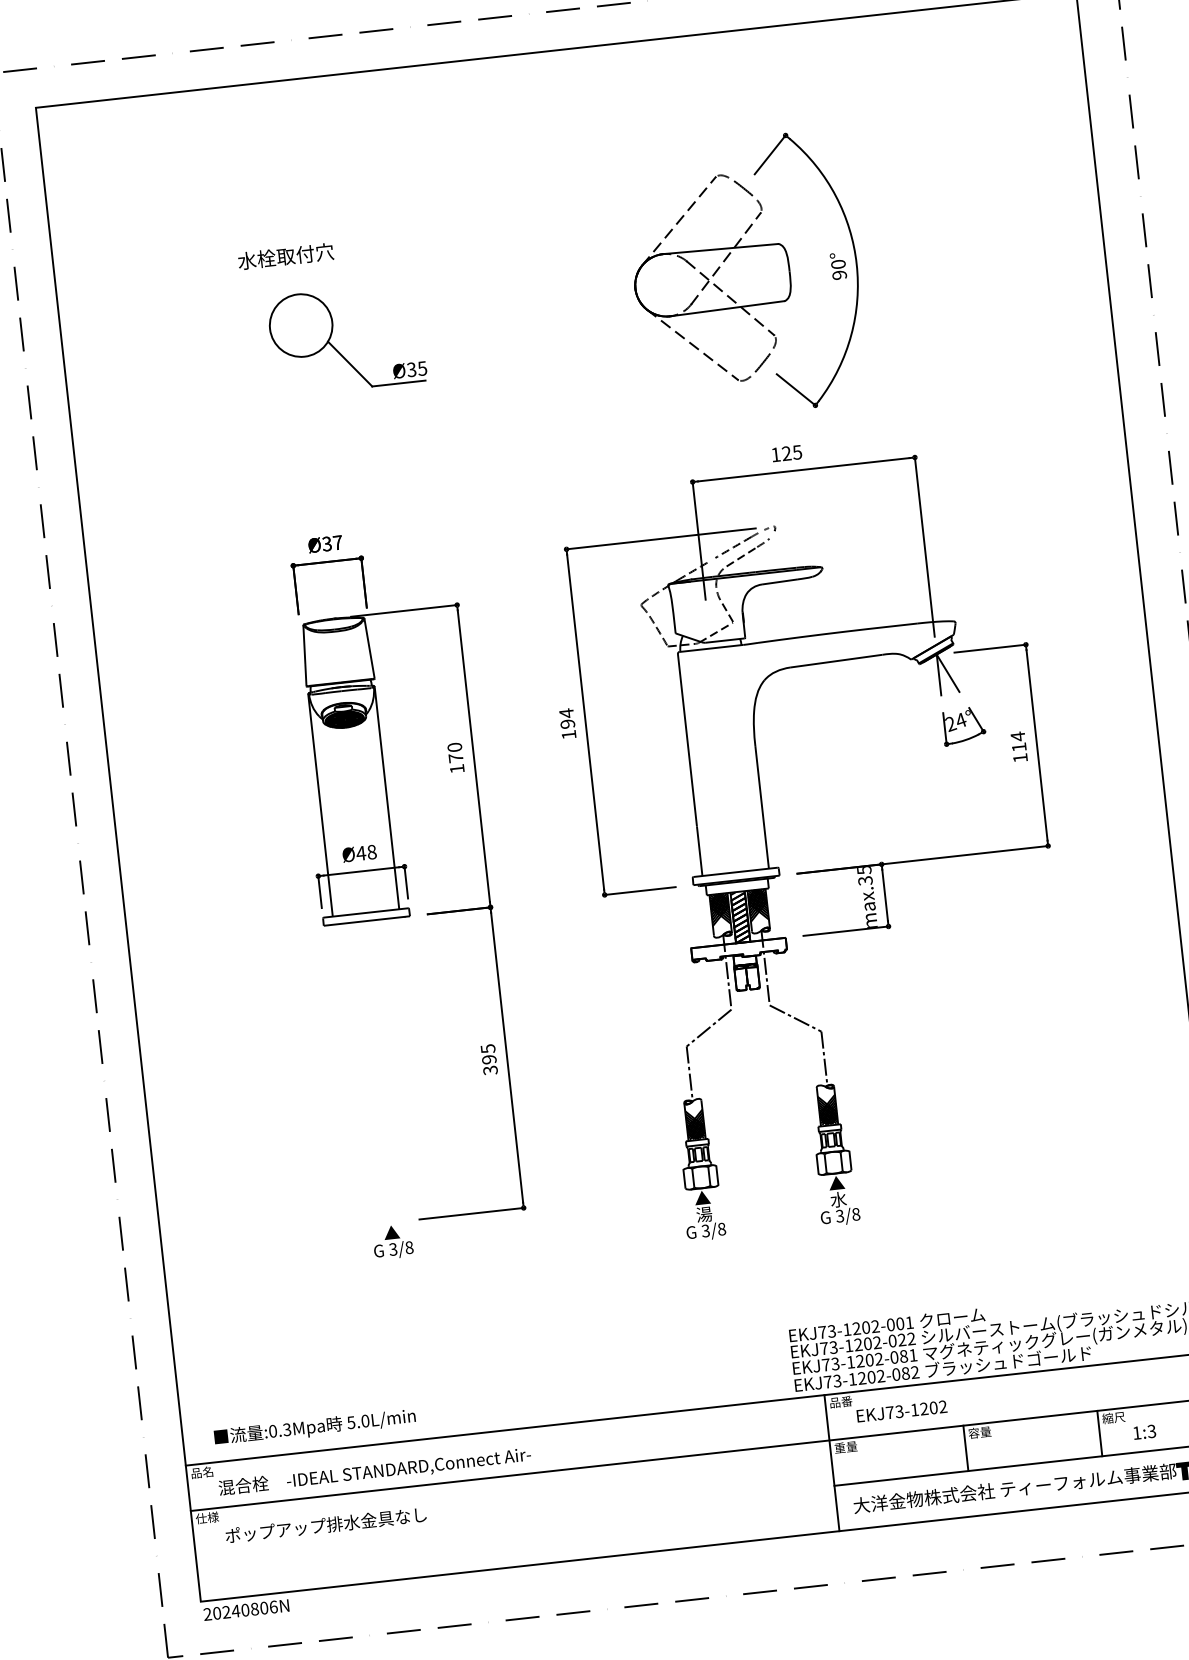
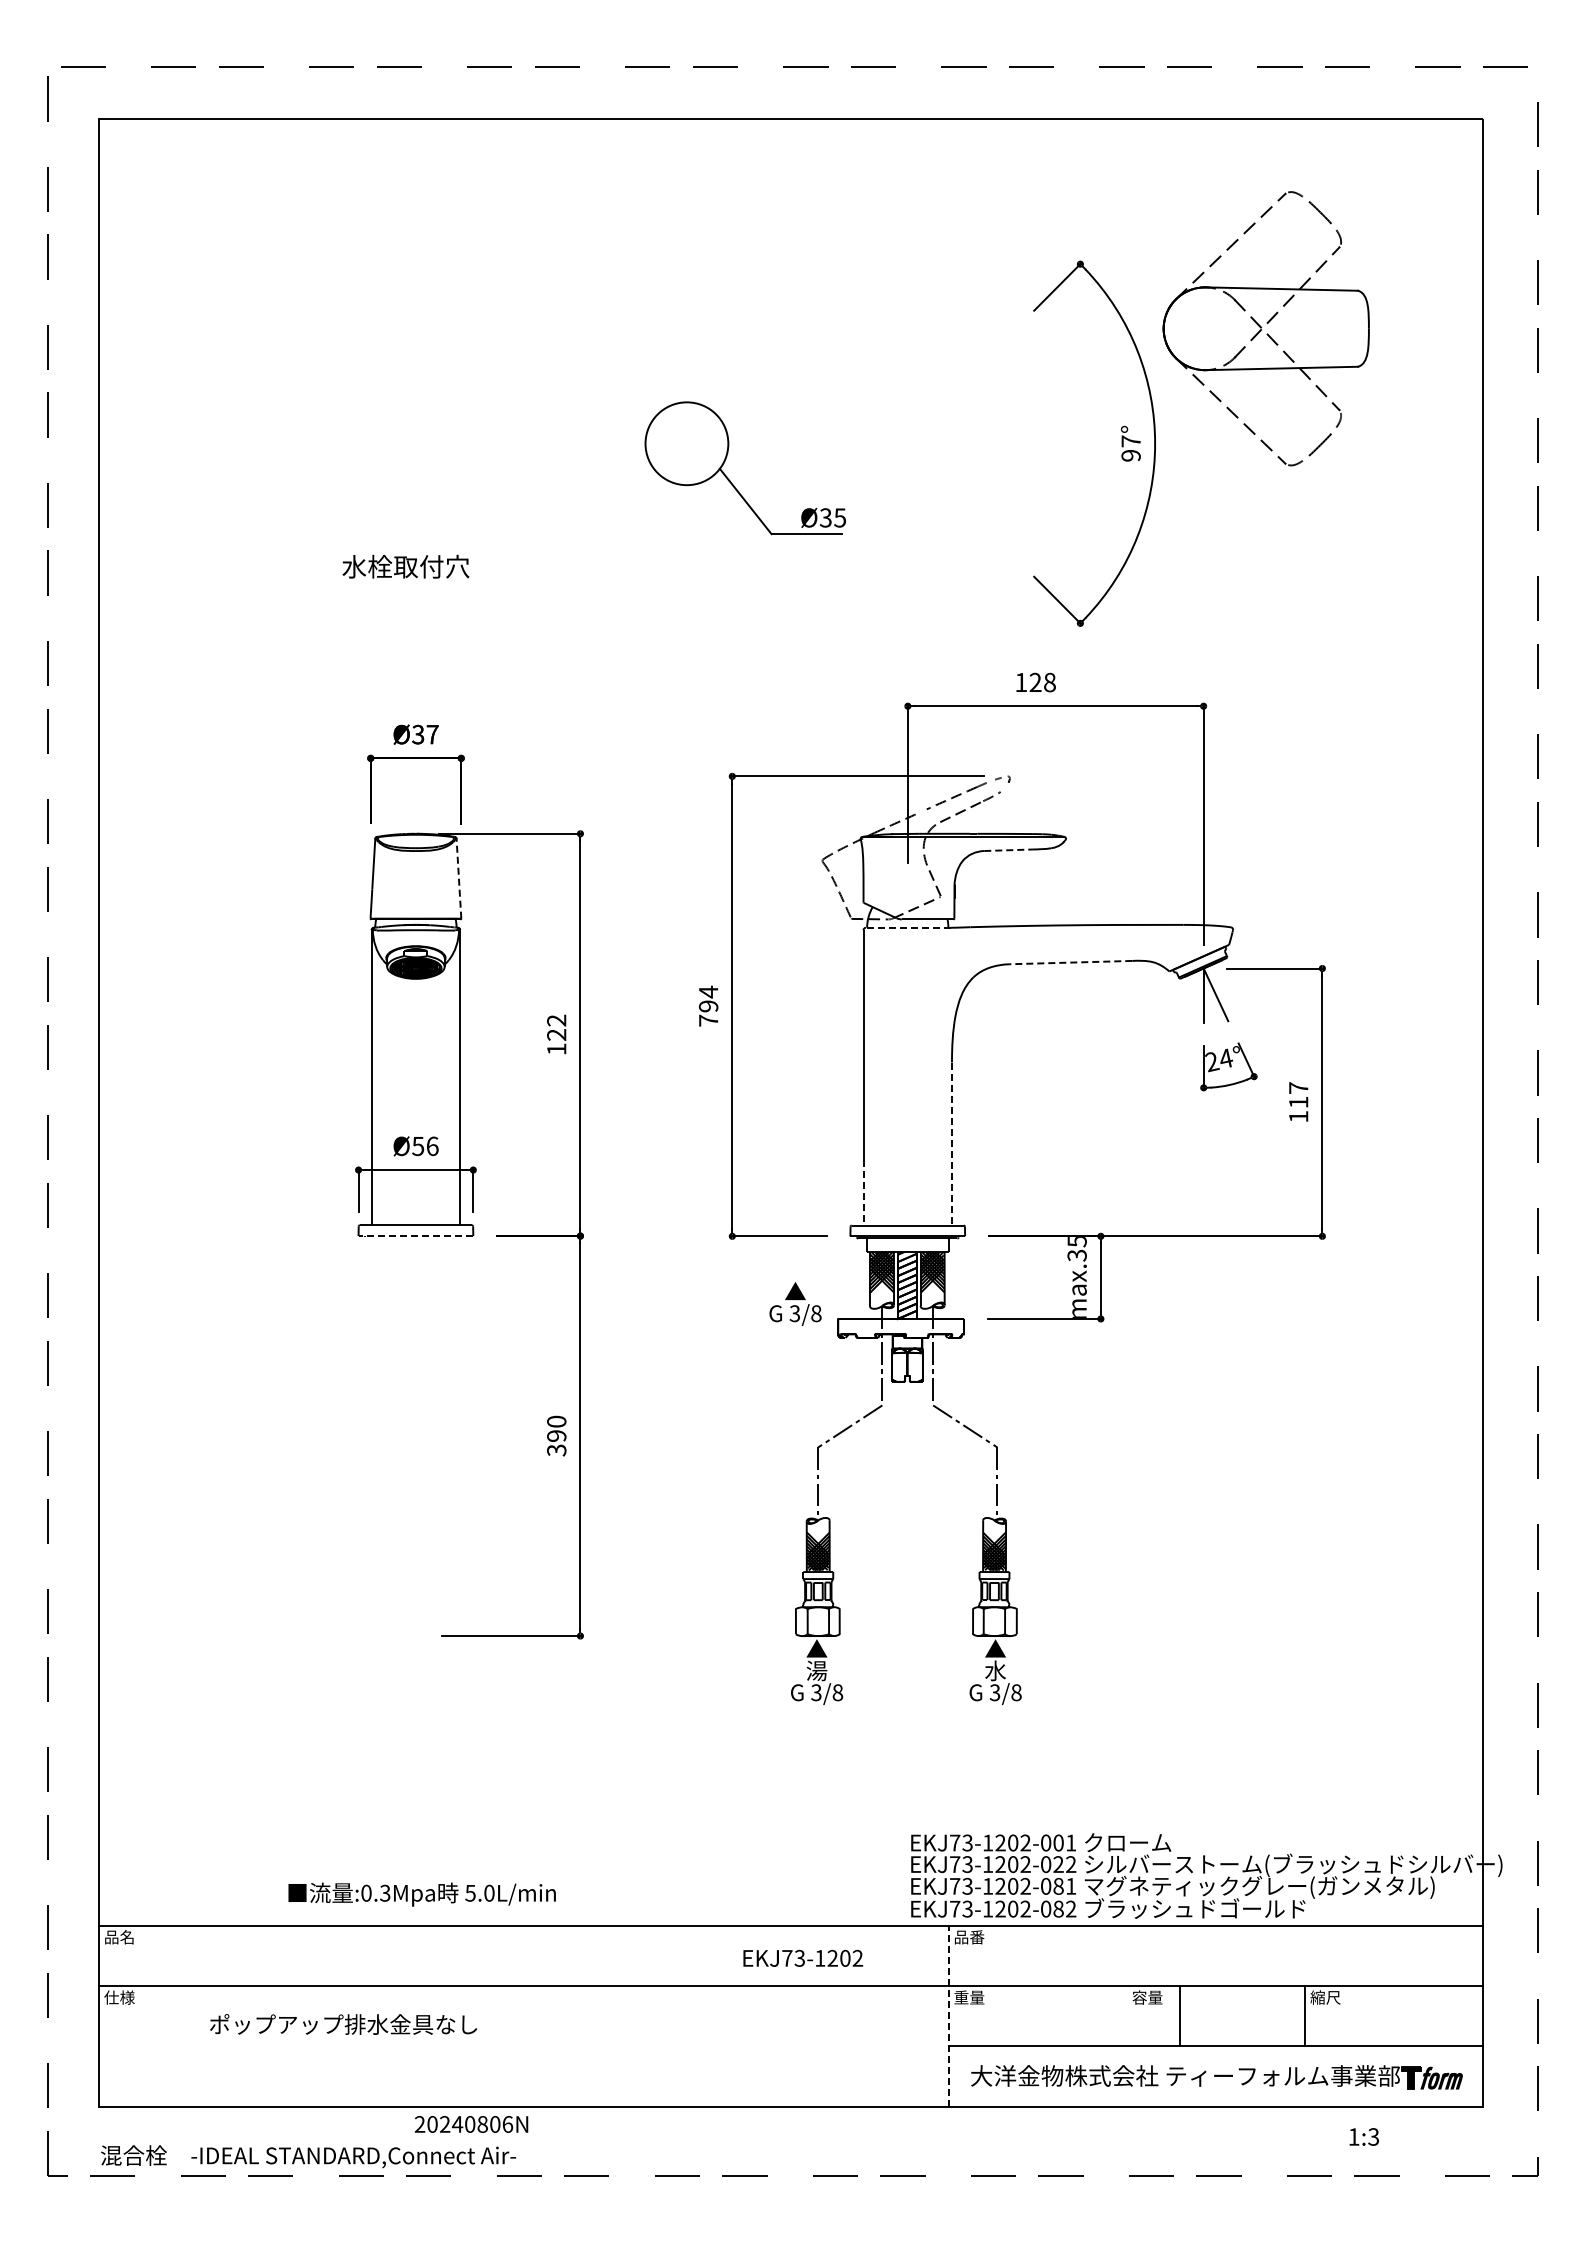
text: (285, 256) -> (405, 566), moved
text: (838, 264) -> (1130, 441), 90° -> 97°
part: (711, 280) -> (1265, 328), moved
part: (337, 350) -> (731, 481), moved
text: (797, 452) -> (1049, 682), 125 -> 128
line: (780, 582) -> (1008, 850), solid -> dashed
line: (710, 648) -> (907, 927), solid -> dashed
line: (369, 649) -> (458, 879), solid -> dashed
line: (836, 661) -> (1070, 962), solid -> dashed
text: (568, 734) -> (708, 1020), 194 -> 794
text: (1017, 736) -> (1298, 1087), 114 -> 117
text: (455, 752) -> (556, 1027), 170 -> 122
line: (761, 807) -> (951, 1144), solid -> dashed
line: (699, 851) -> (863, 1193), solid -> dashed
text: (365, 852) -> (424, 1146), Ø48 -> Ø56
line: (366, 921) -> (415, 1236), solid -> dashed
text: (487, 1048) -> (556, 1421), 395 -> 390
text: (392, 1241) -> (795, 1303), moved
text: (902, 1410) -> (803, 1957), moved
text: (314, 1427) -> (421, 1894), moved
text: (1144, 1431) -> (1363, 2136), moved
line: (965, 1448) -> (1179, 2016), moved
line: (831, 1463) -> (948, 2016), solid -> dashed
text: (374, 1471) -> (308, 2156), moved
text: (326, 1525) -> (343, 2024), moved
text: (246, 1610) -> (471, 2124), moved

